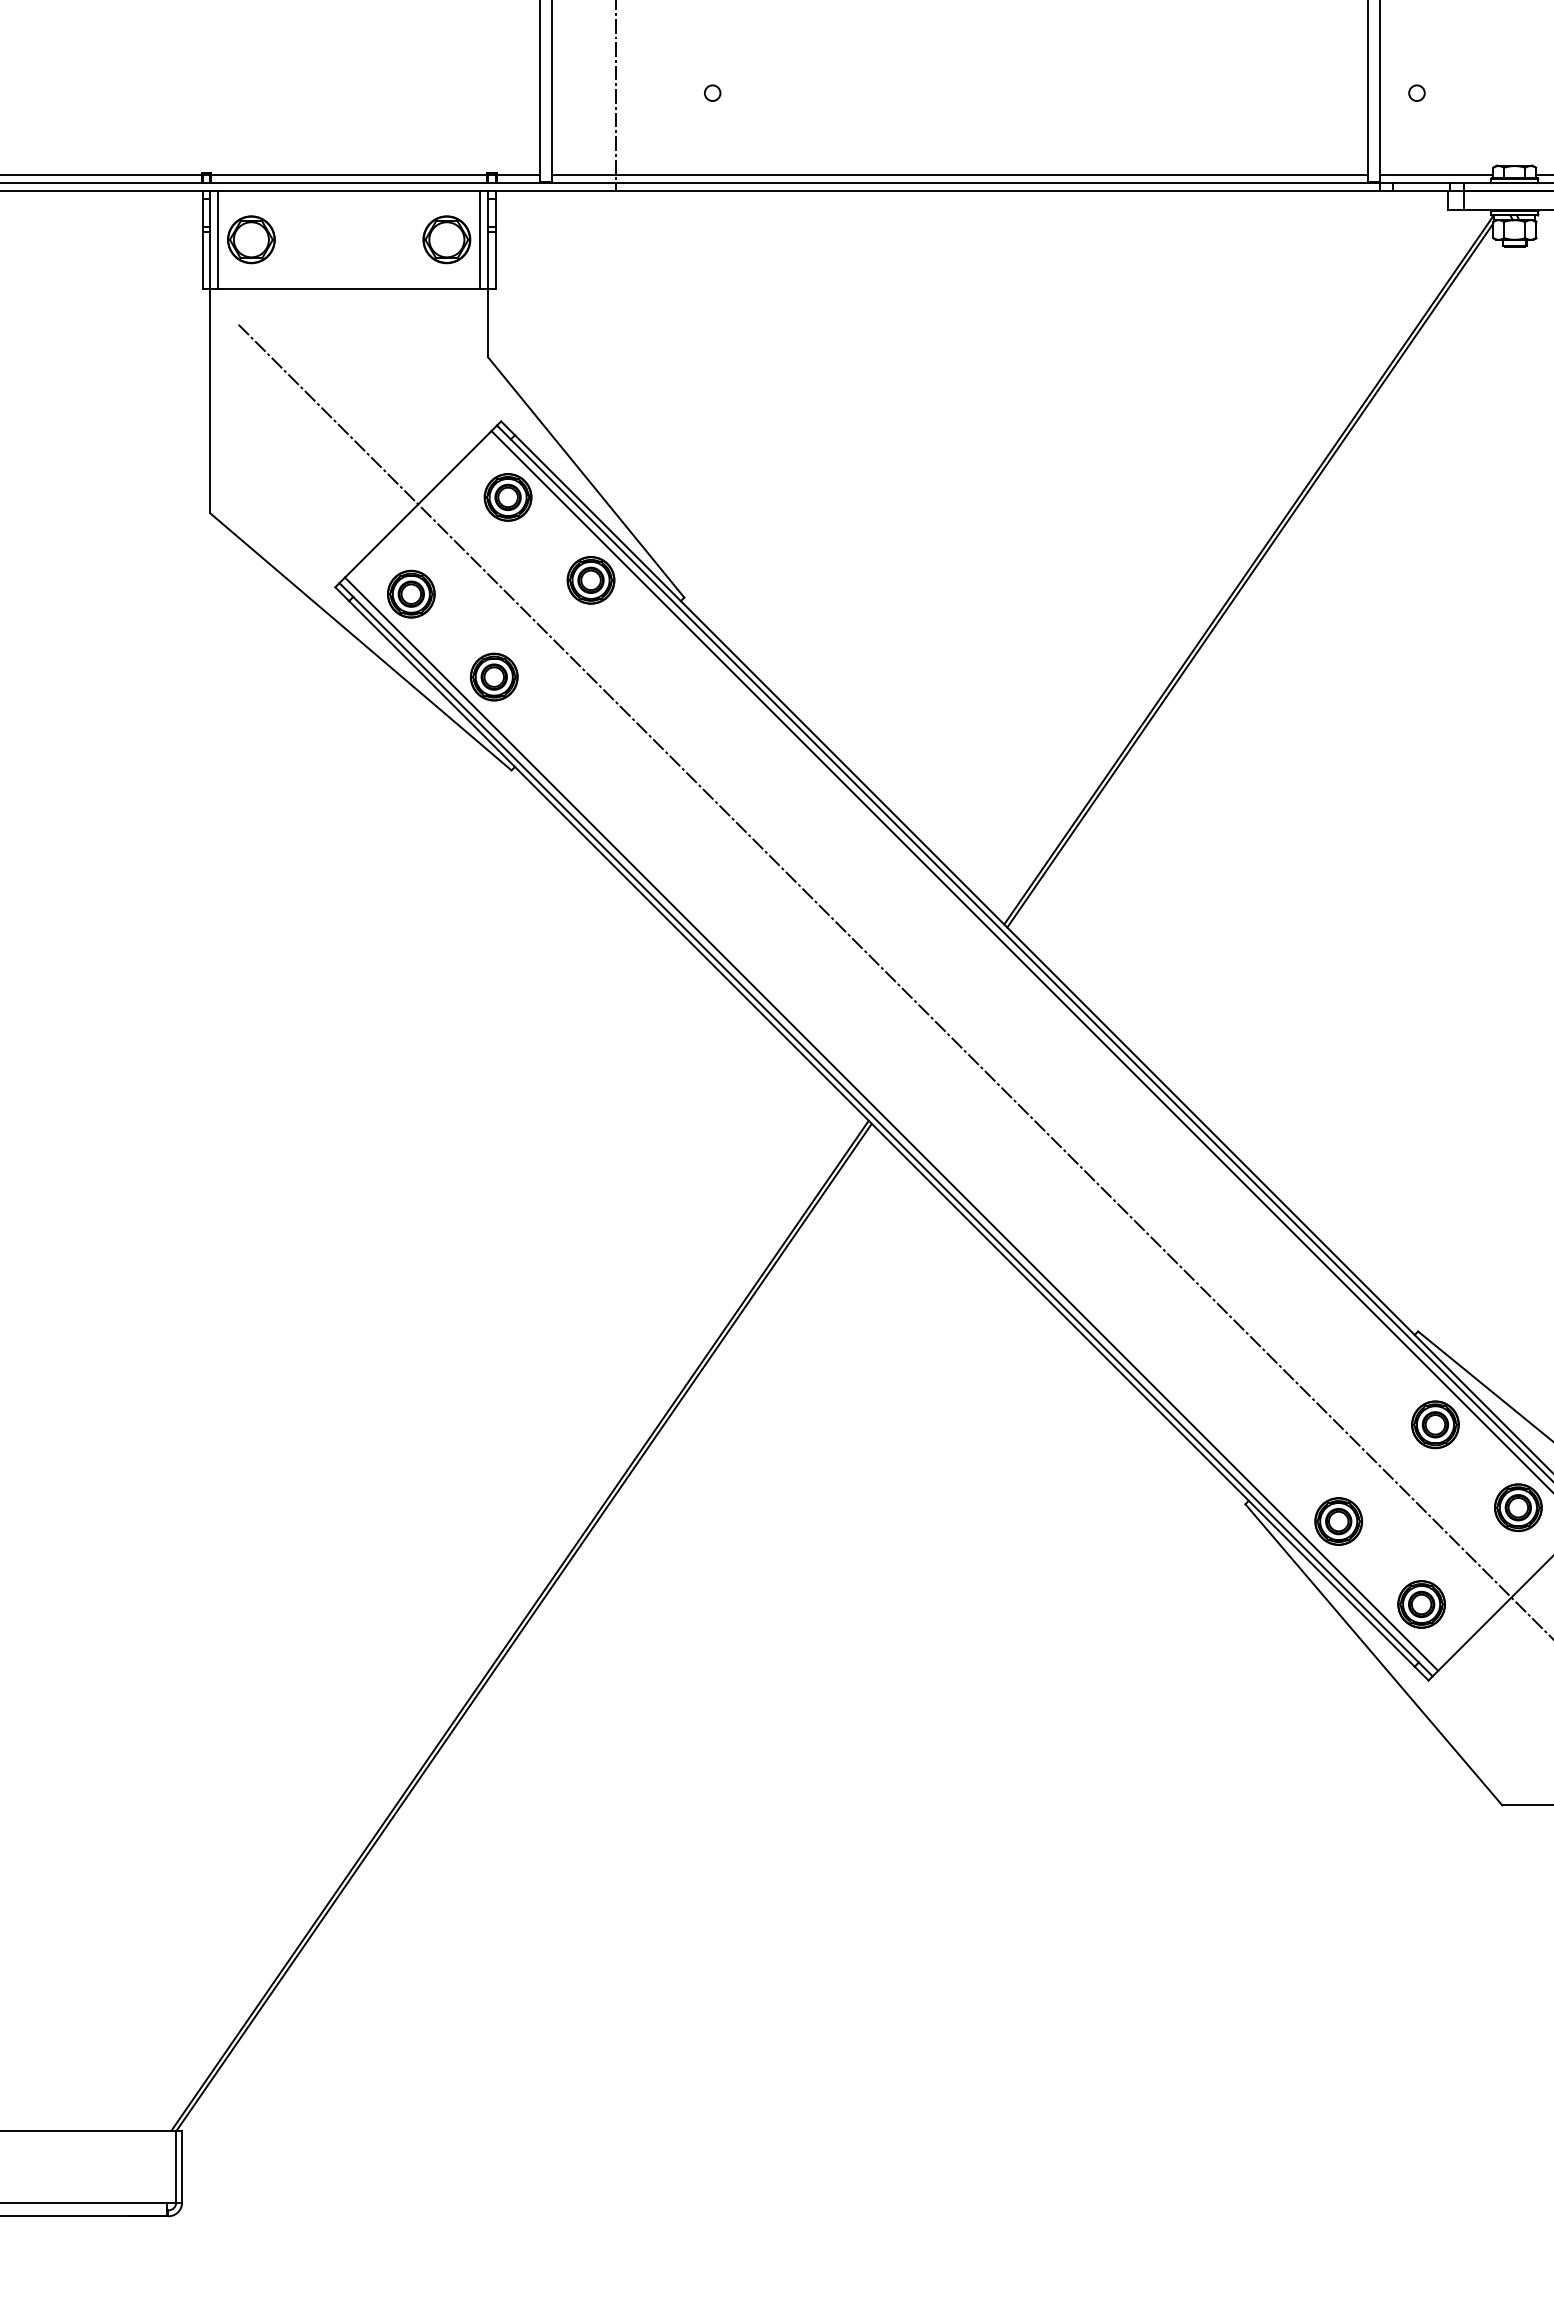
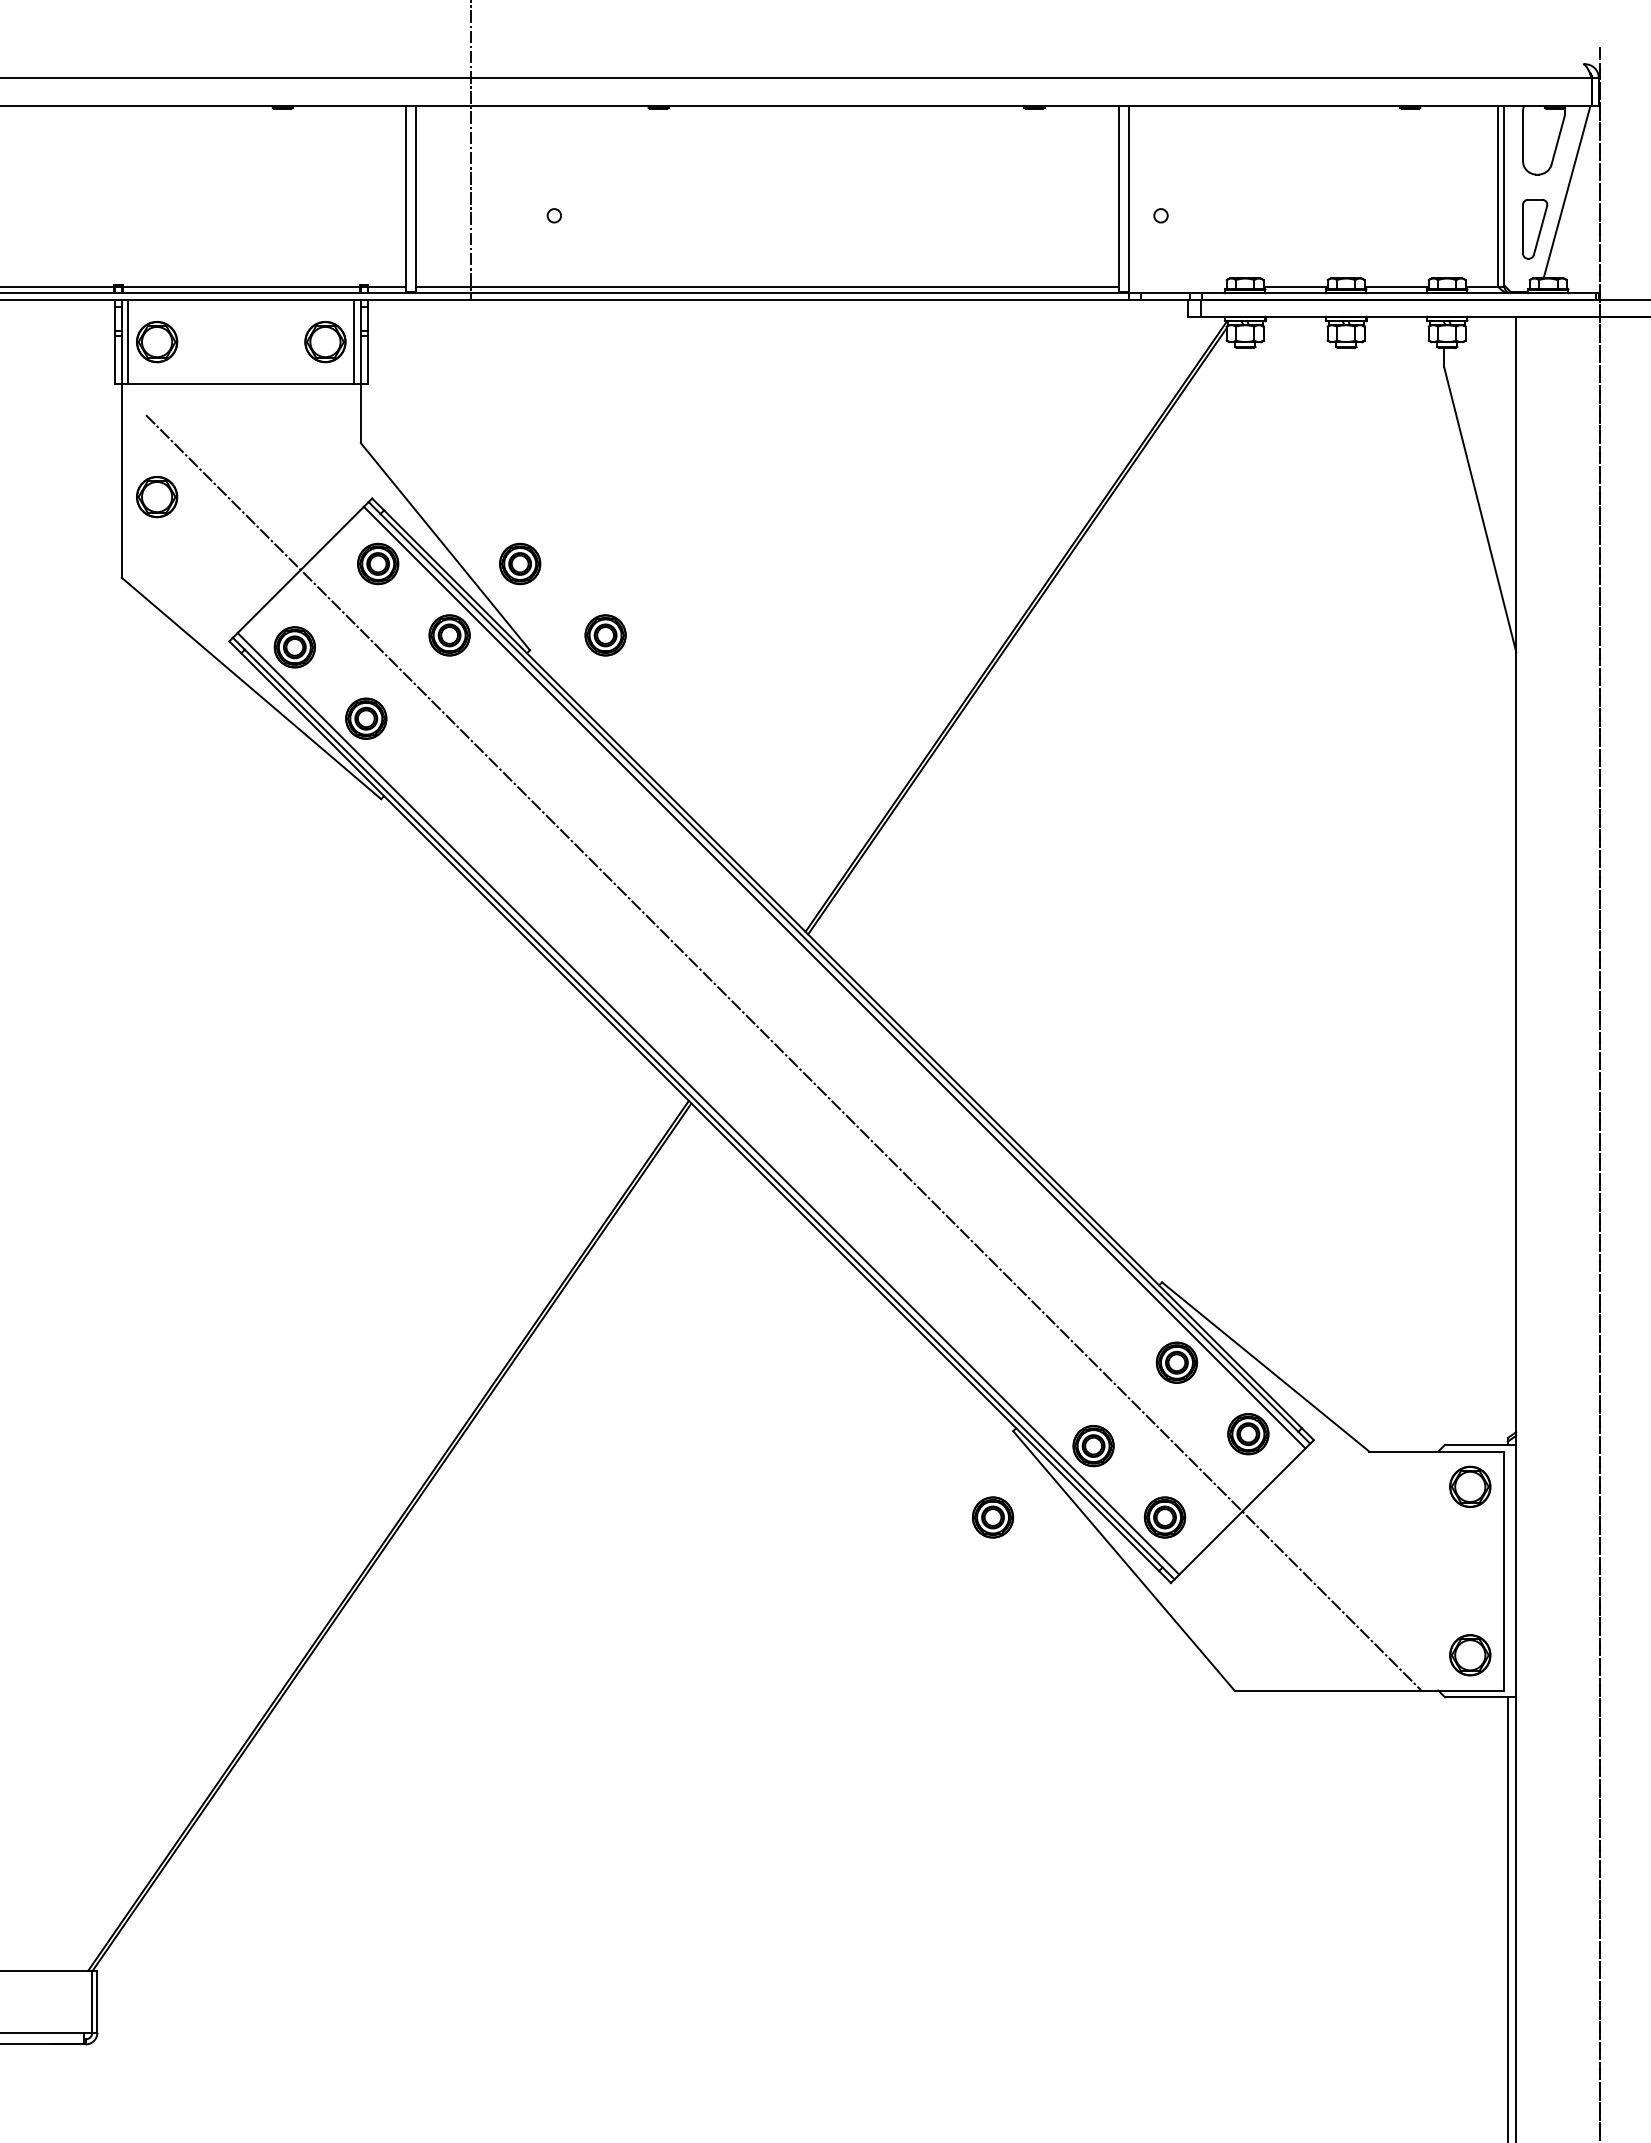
line: (1436, 175) -> (1177, 286), removed
part: (251, 420) -> (157, 497), added
part: (673, 496) -> (520, 563), added
part: (772, 580) -> (605, 635), added
part: (1222, 1604) -> (993, 1517), added

